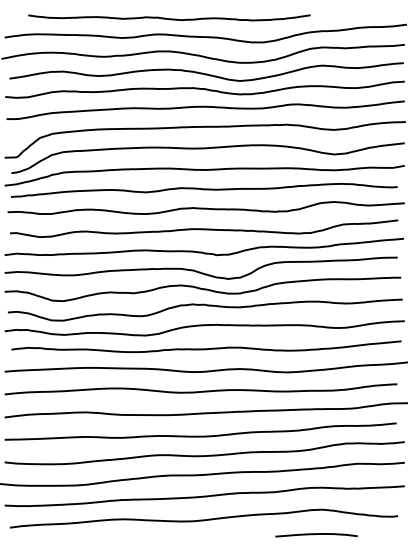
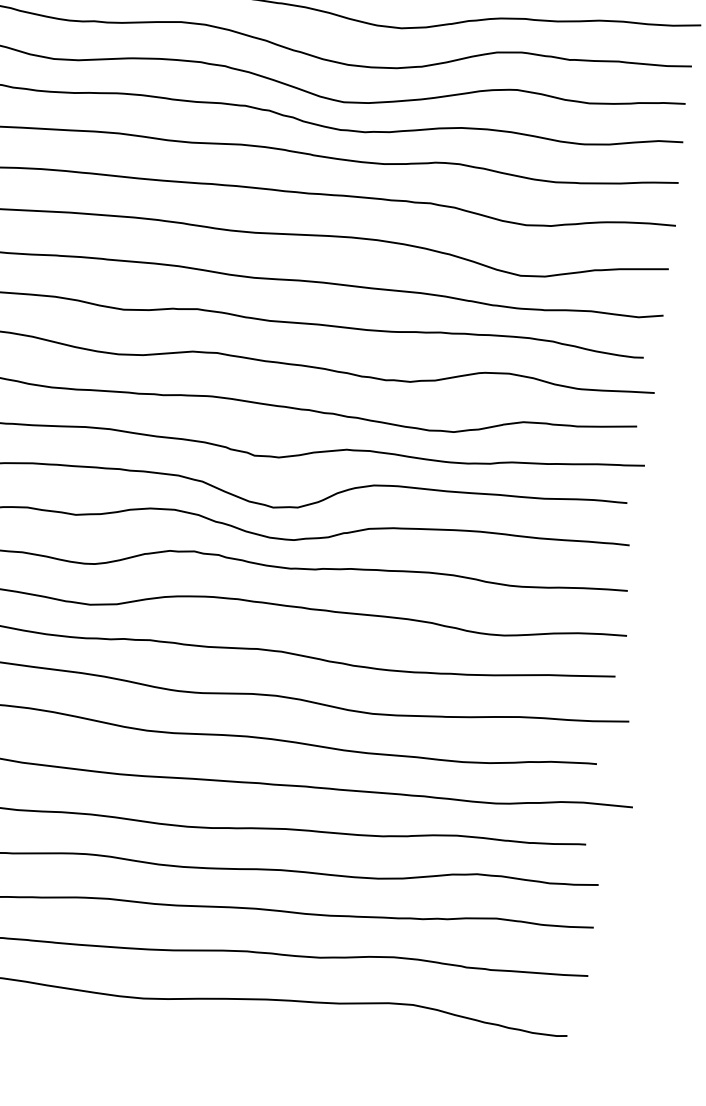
curve: (316, 534) -> (394, 1054), removed

